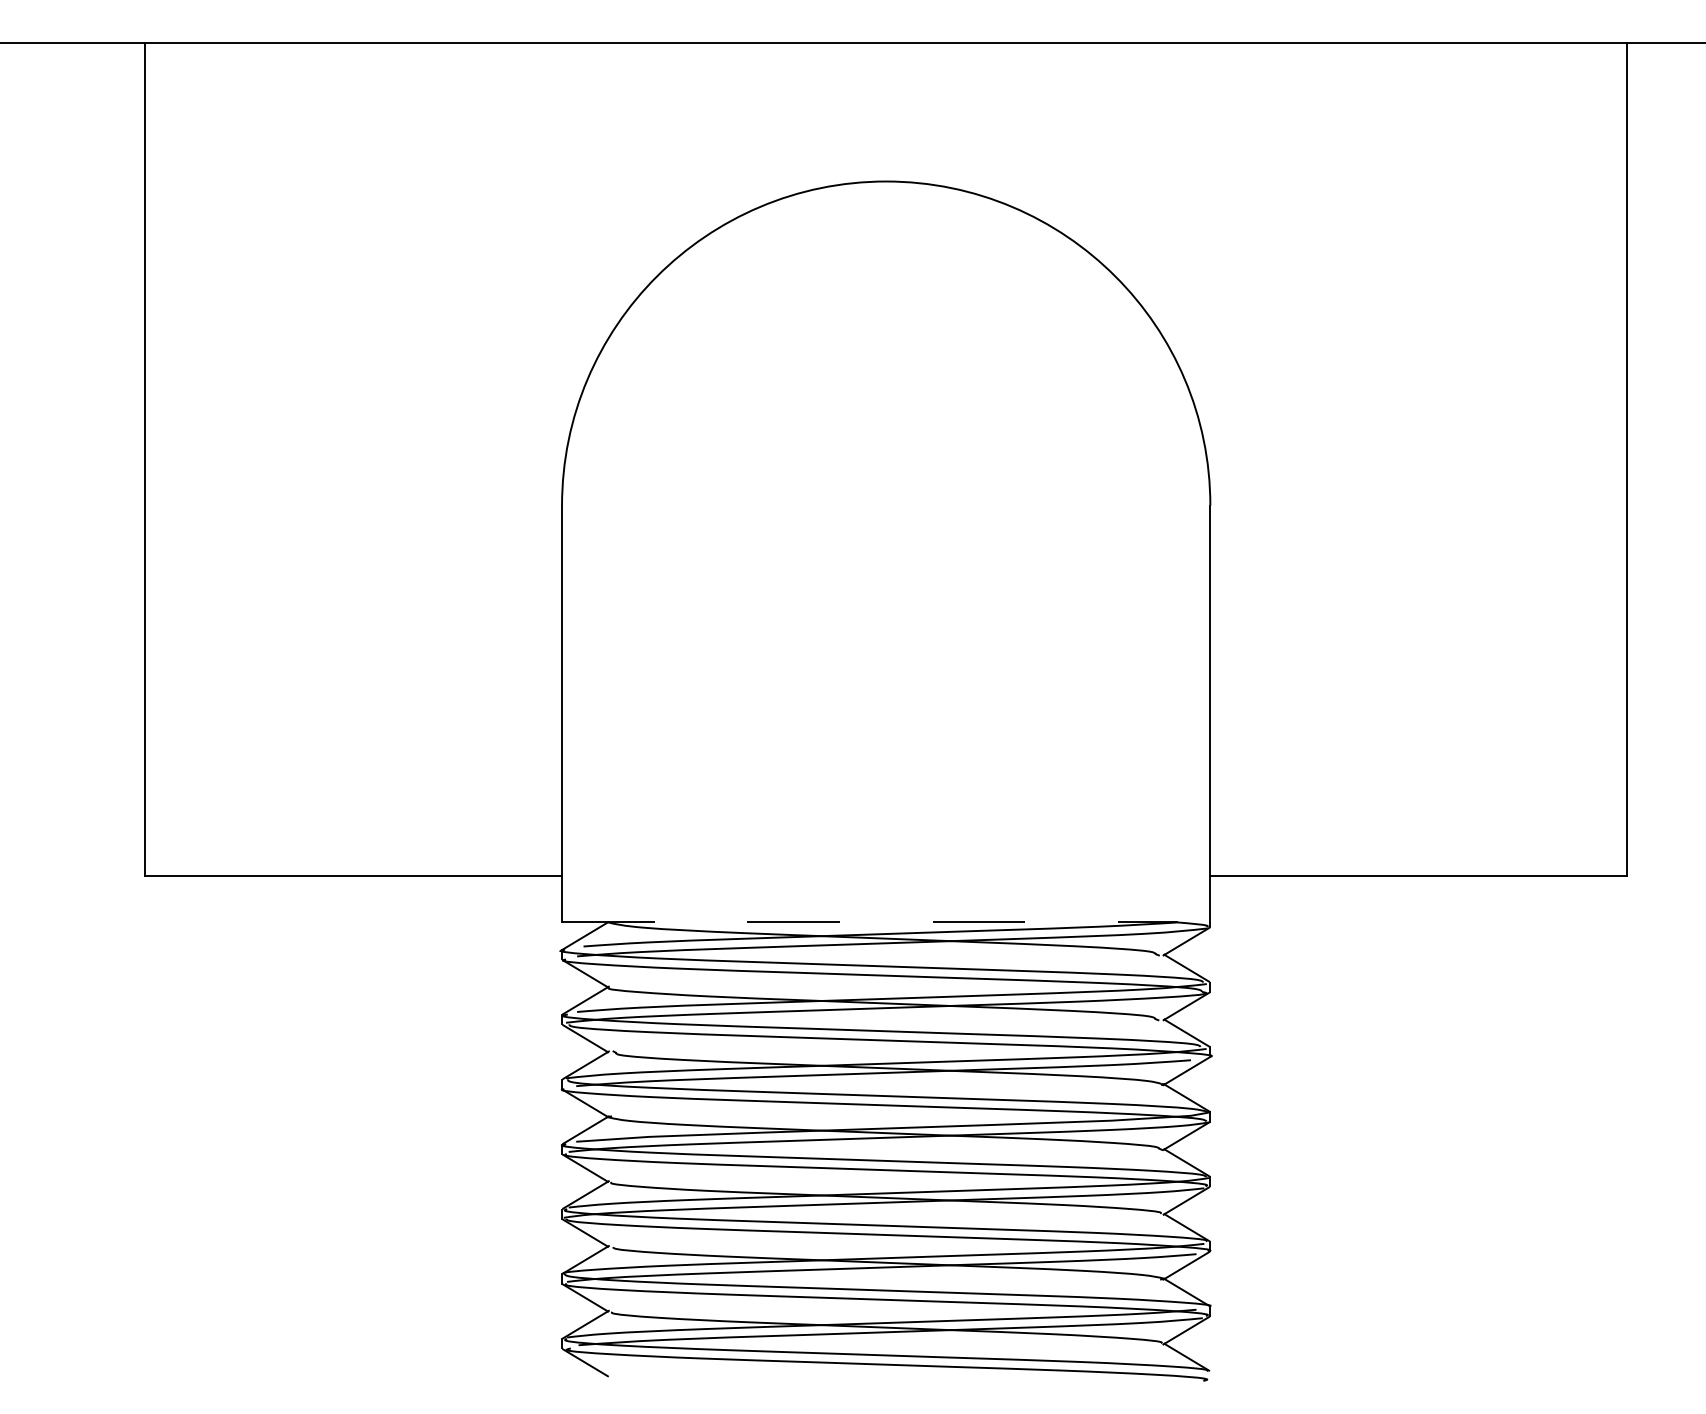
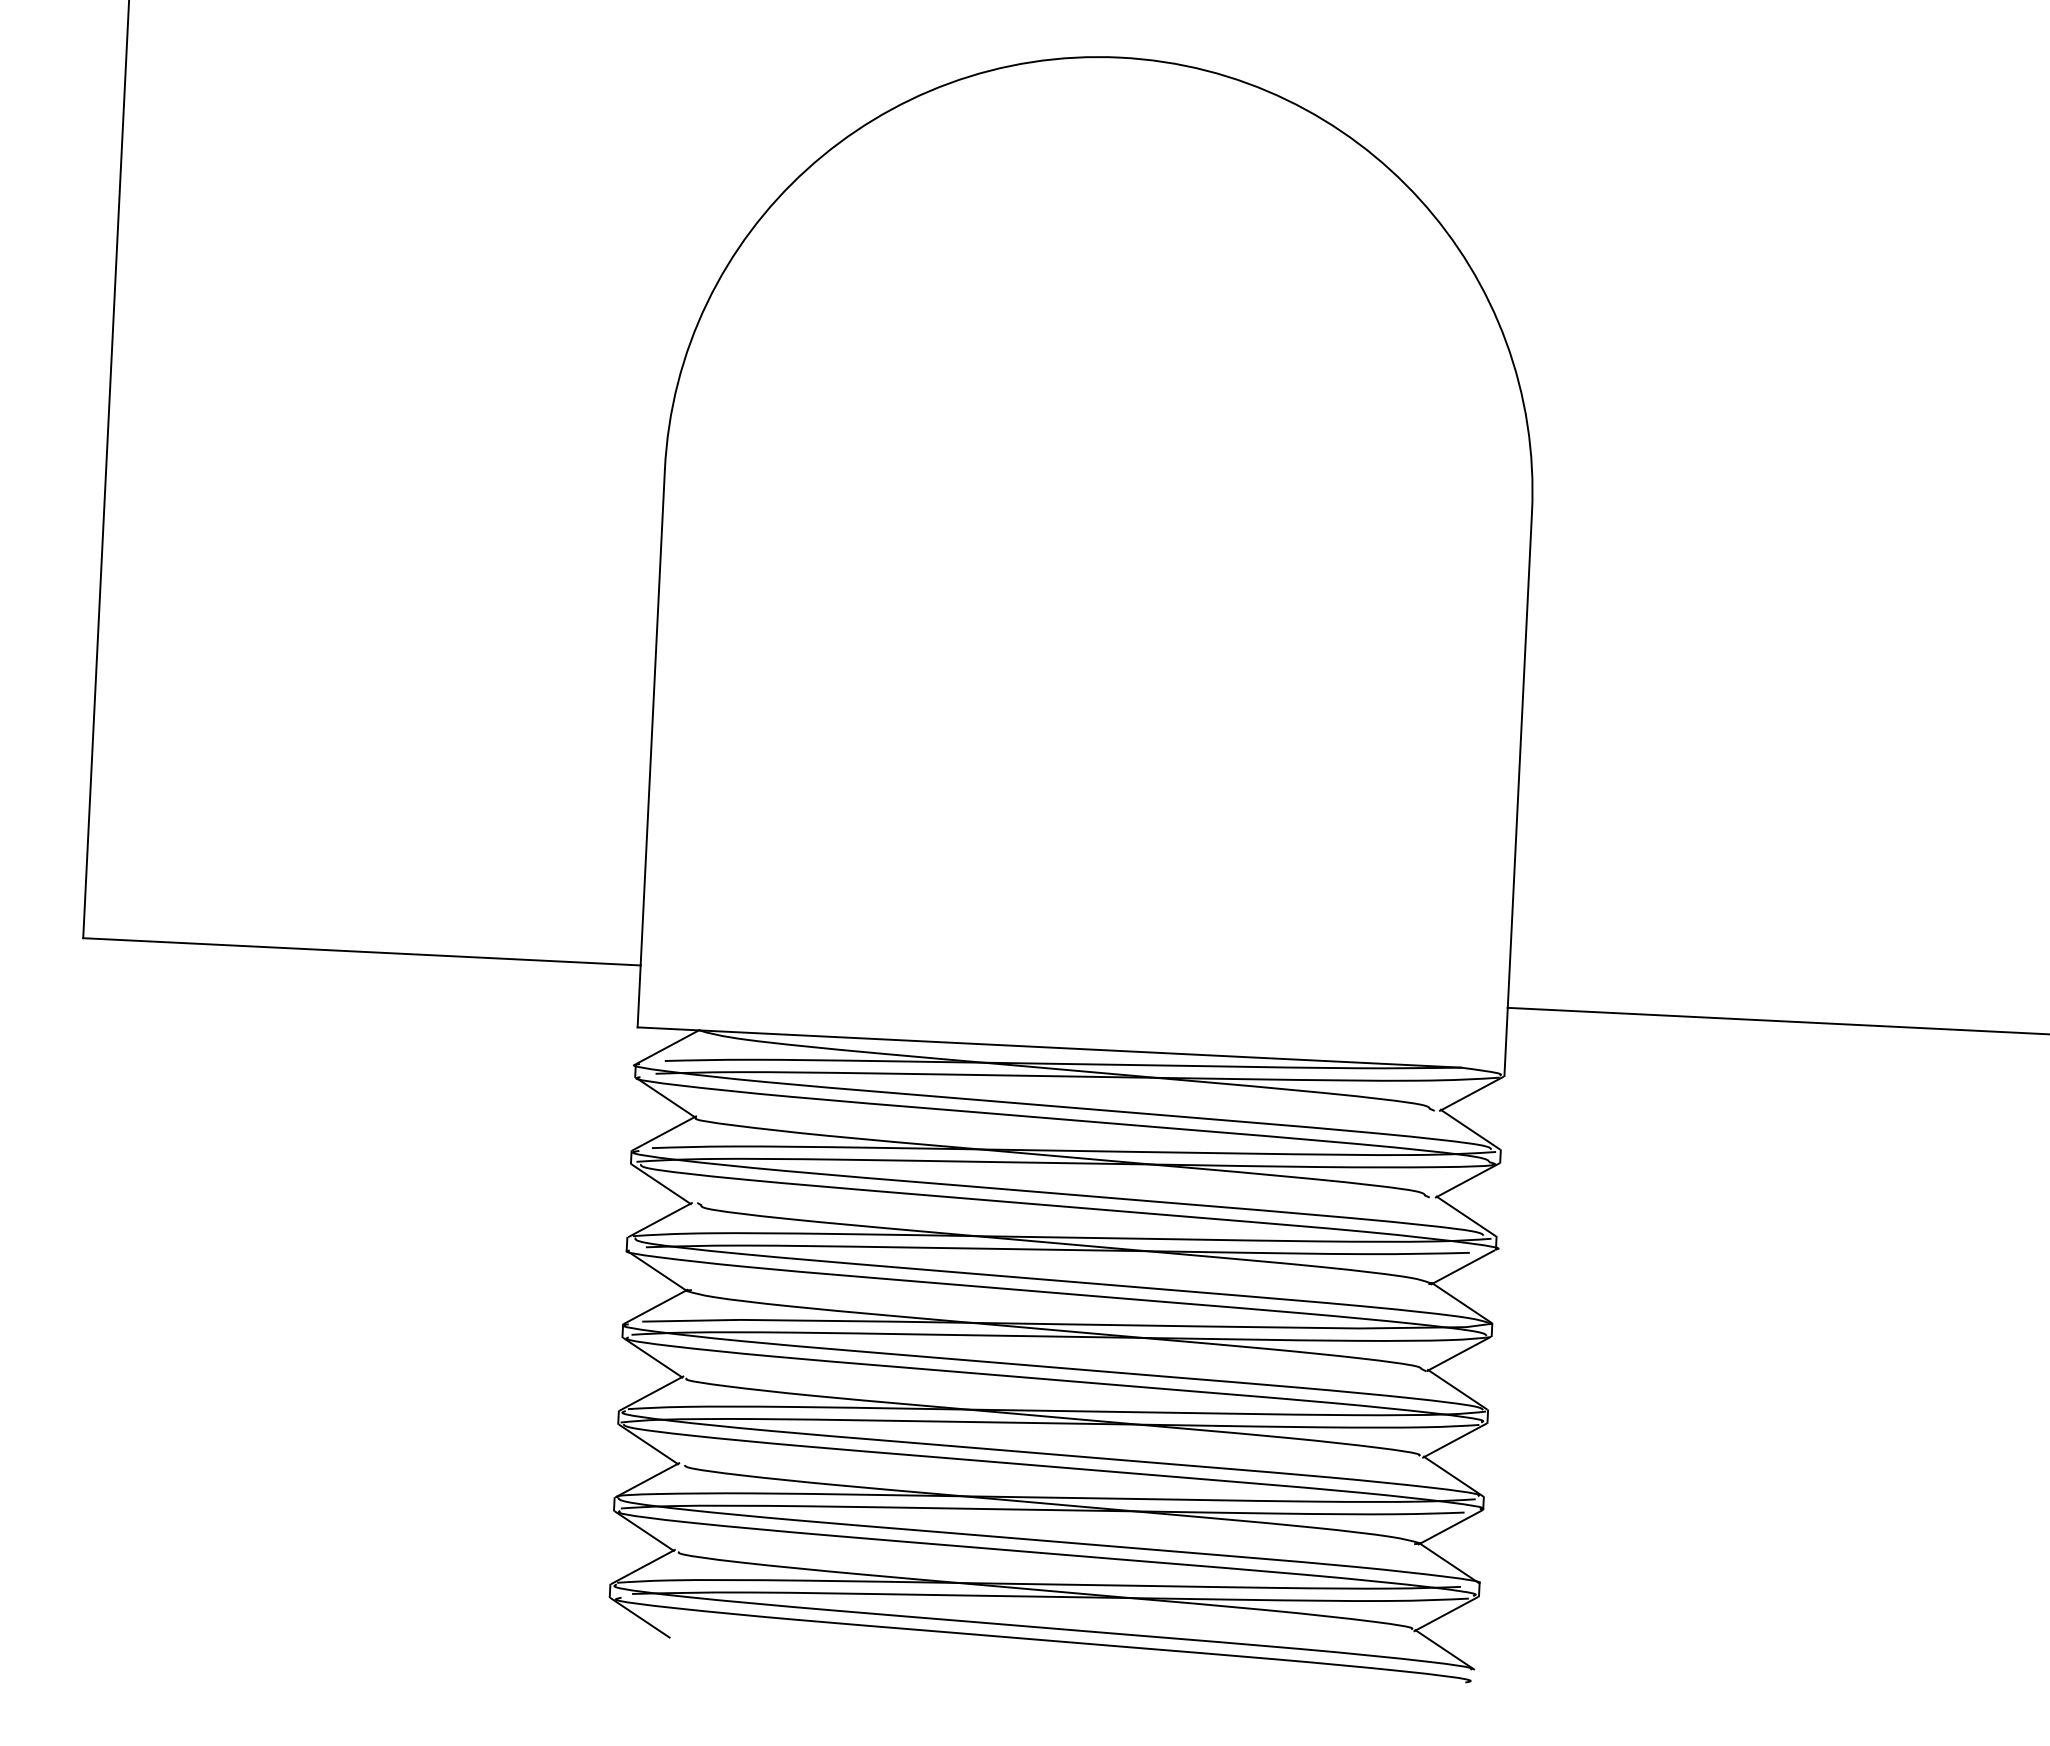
line: (869, 922) -> (1048, 1047), dashed -> solid

